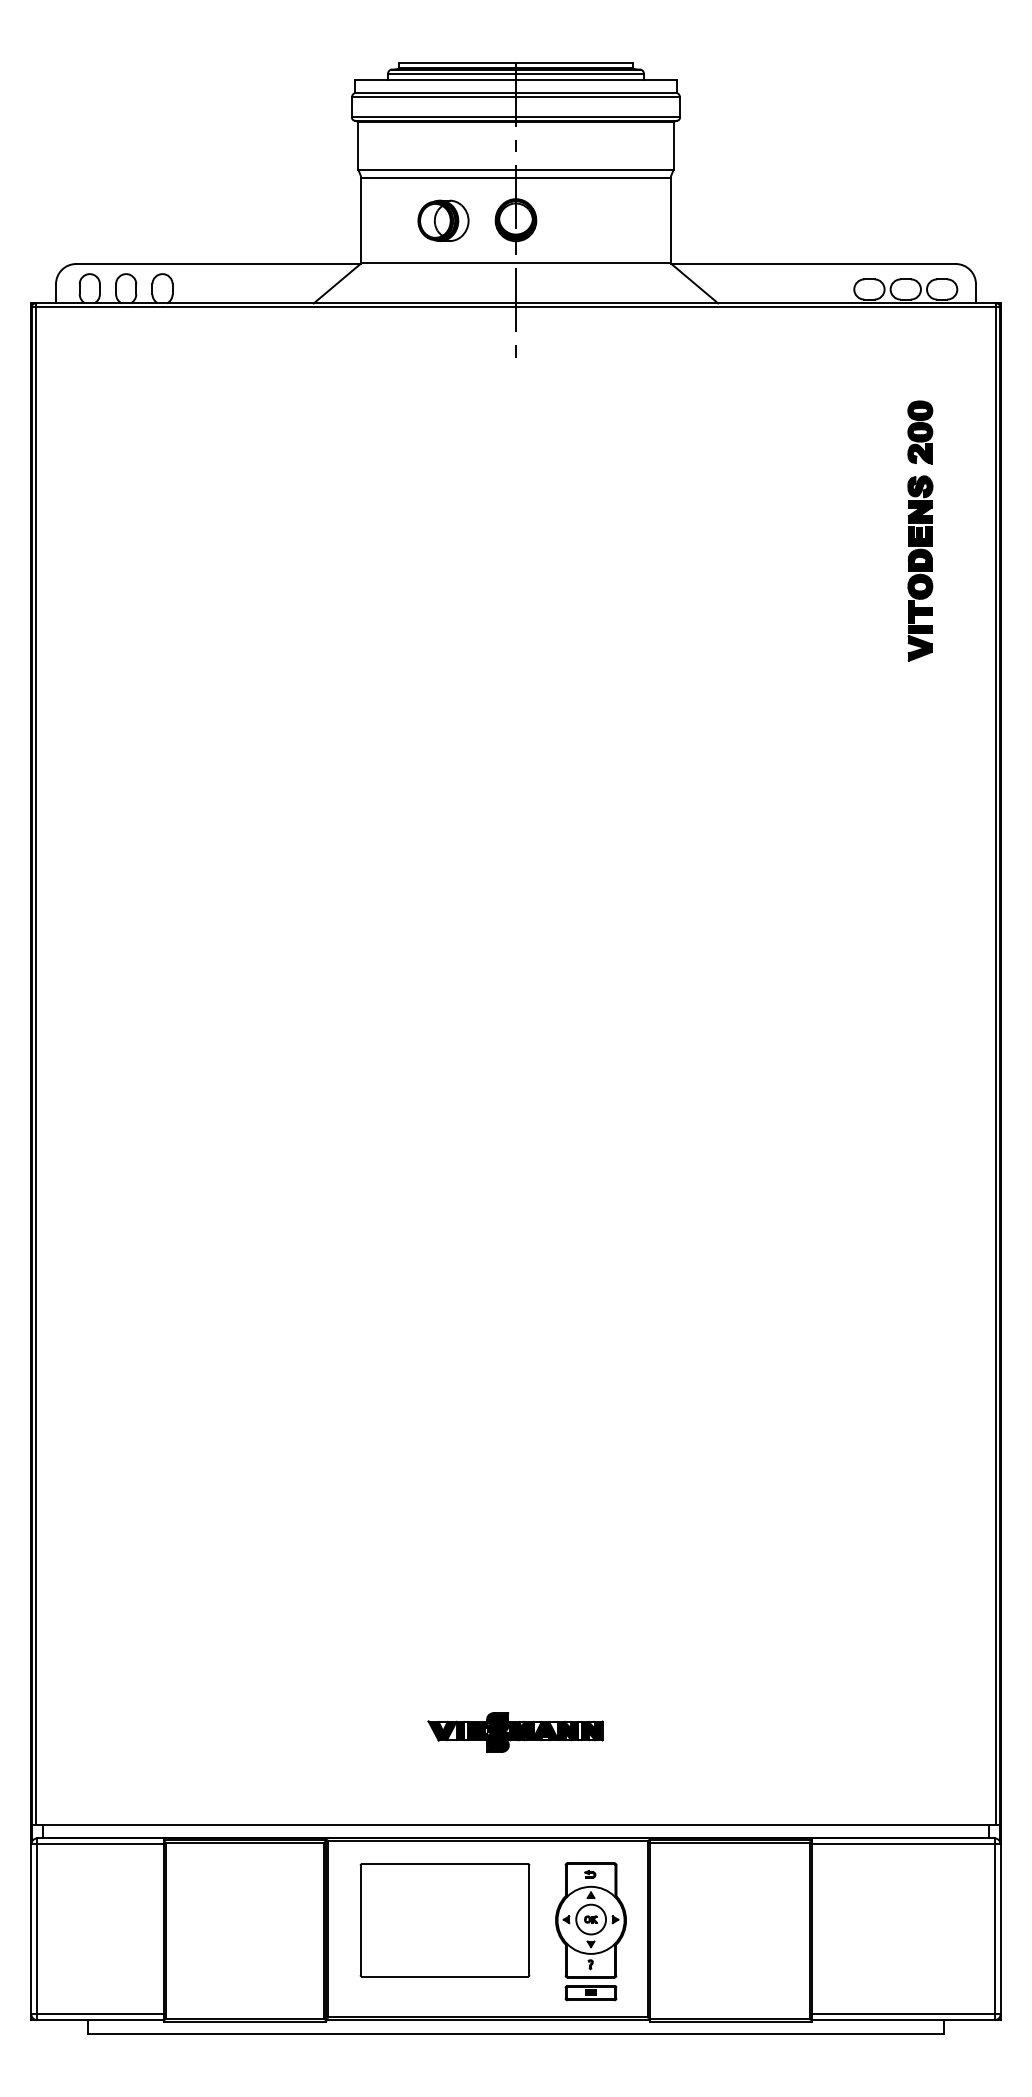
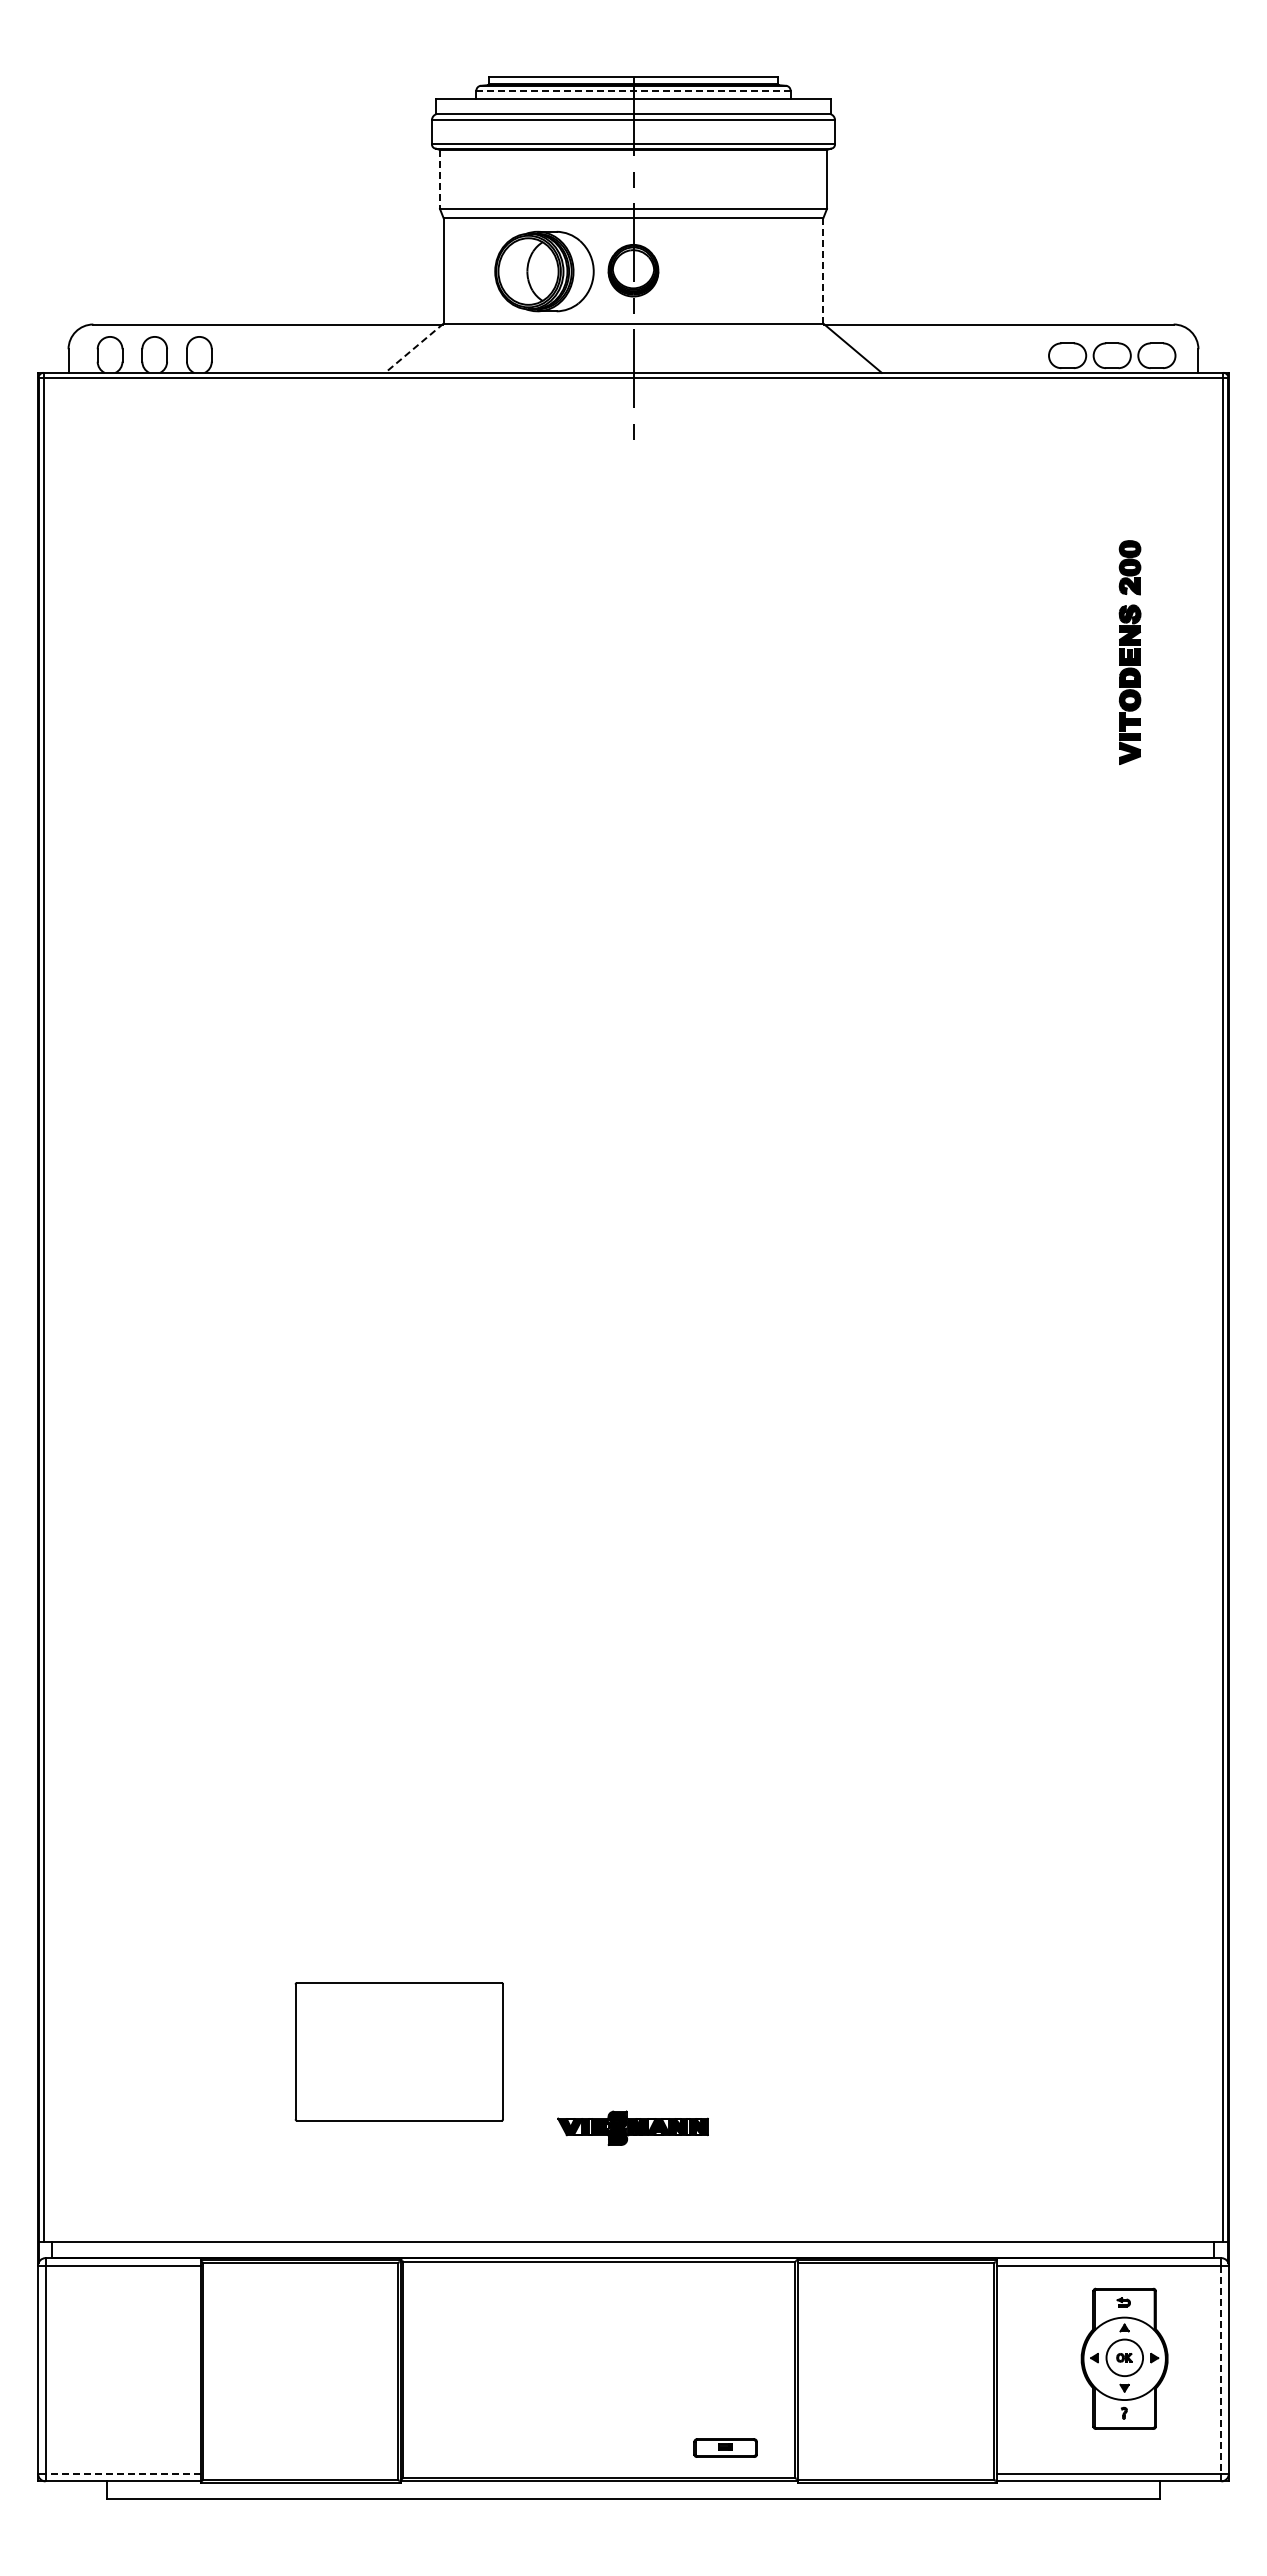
line: (516, 73) -> (633, 90), solid -> dashed
line: (358, 145) -> (440, 179), solid -> dashed
part: (443, 220) -> (544, 271), size x1.6
line: (670, 220) -> (823, 270), solid -> dashed
line: (337, 283) -> (414, 348), solid -> dashed
part: (919, 531) -> (1129, 652), size x0.7
part: (515, 1732) -> (632, 2128), size x0.7
part: (444, 1920) -> (398, 2051), moved
part: (590, 1920) -> (1124, 2358), moved
line: (994, 1929) -> (1221, 2370), solid -> dashed
line: (100, 2013) -> (123, 2473), solid -> dashed

